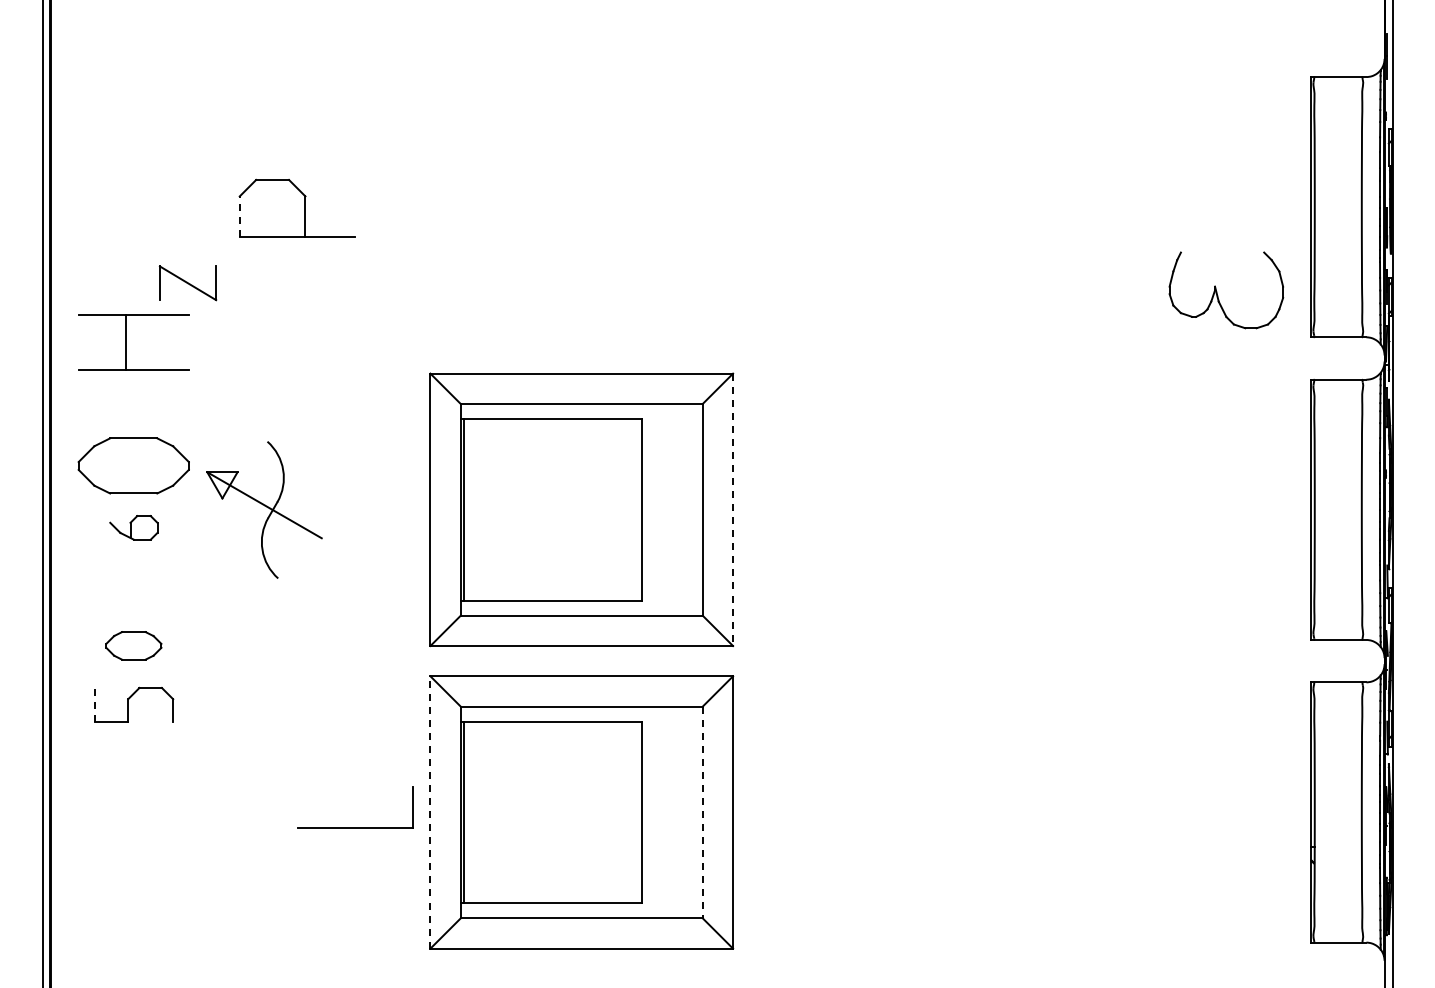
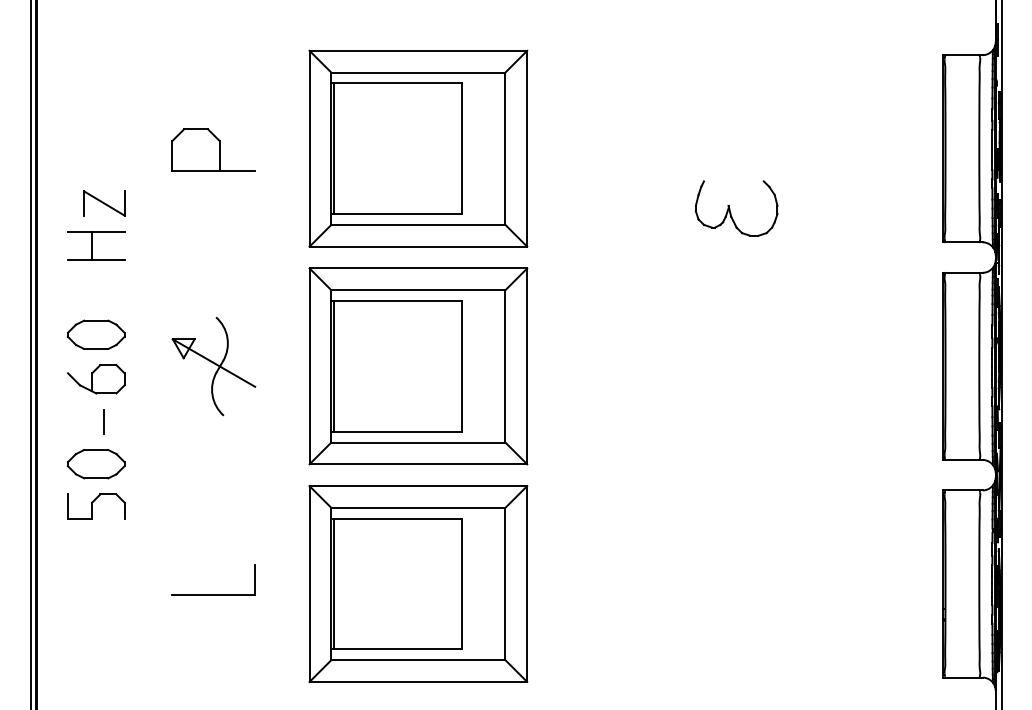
part: (581, 206) -> (418, 148), added
line: (239, 216) -> (172, 155), dashed -> solid
part: (187, 283) -> (103, 203), moved
part: (1217, 291) -> (730, 209), moved
part: (133, 342) -> (96, 246), size x0.71
part: (133, 465) -> (96, 334), size x0.71
part: (264, 509) -> (213, 366), moved
line: (733, 510) -> (527, 366), dashed -> solid
part: (133, 527) -> (96, 379), size x1.67
line: (145, 586) -> (104, 421), added
part: (133, 645) -> (96, 463), size x1.43
line: (94, 704) -> (68, 506), dashed -> solid
line: (430, 811) -> (309, 583), dashed -> solid
line: (702, 812) -> (505, 584), dashed -> solid
part: (355, 827) -> (213, 594), moved

